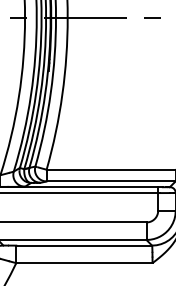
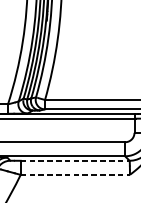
line: (84, 245) -> (75, 160), solid -> dashed
line: (84, 263) -> (75, 175), solid -> dashed

